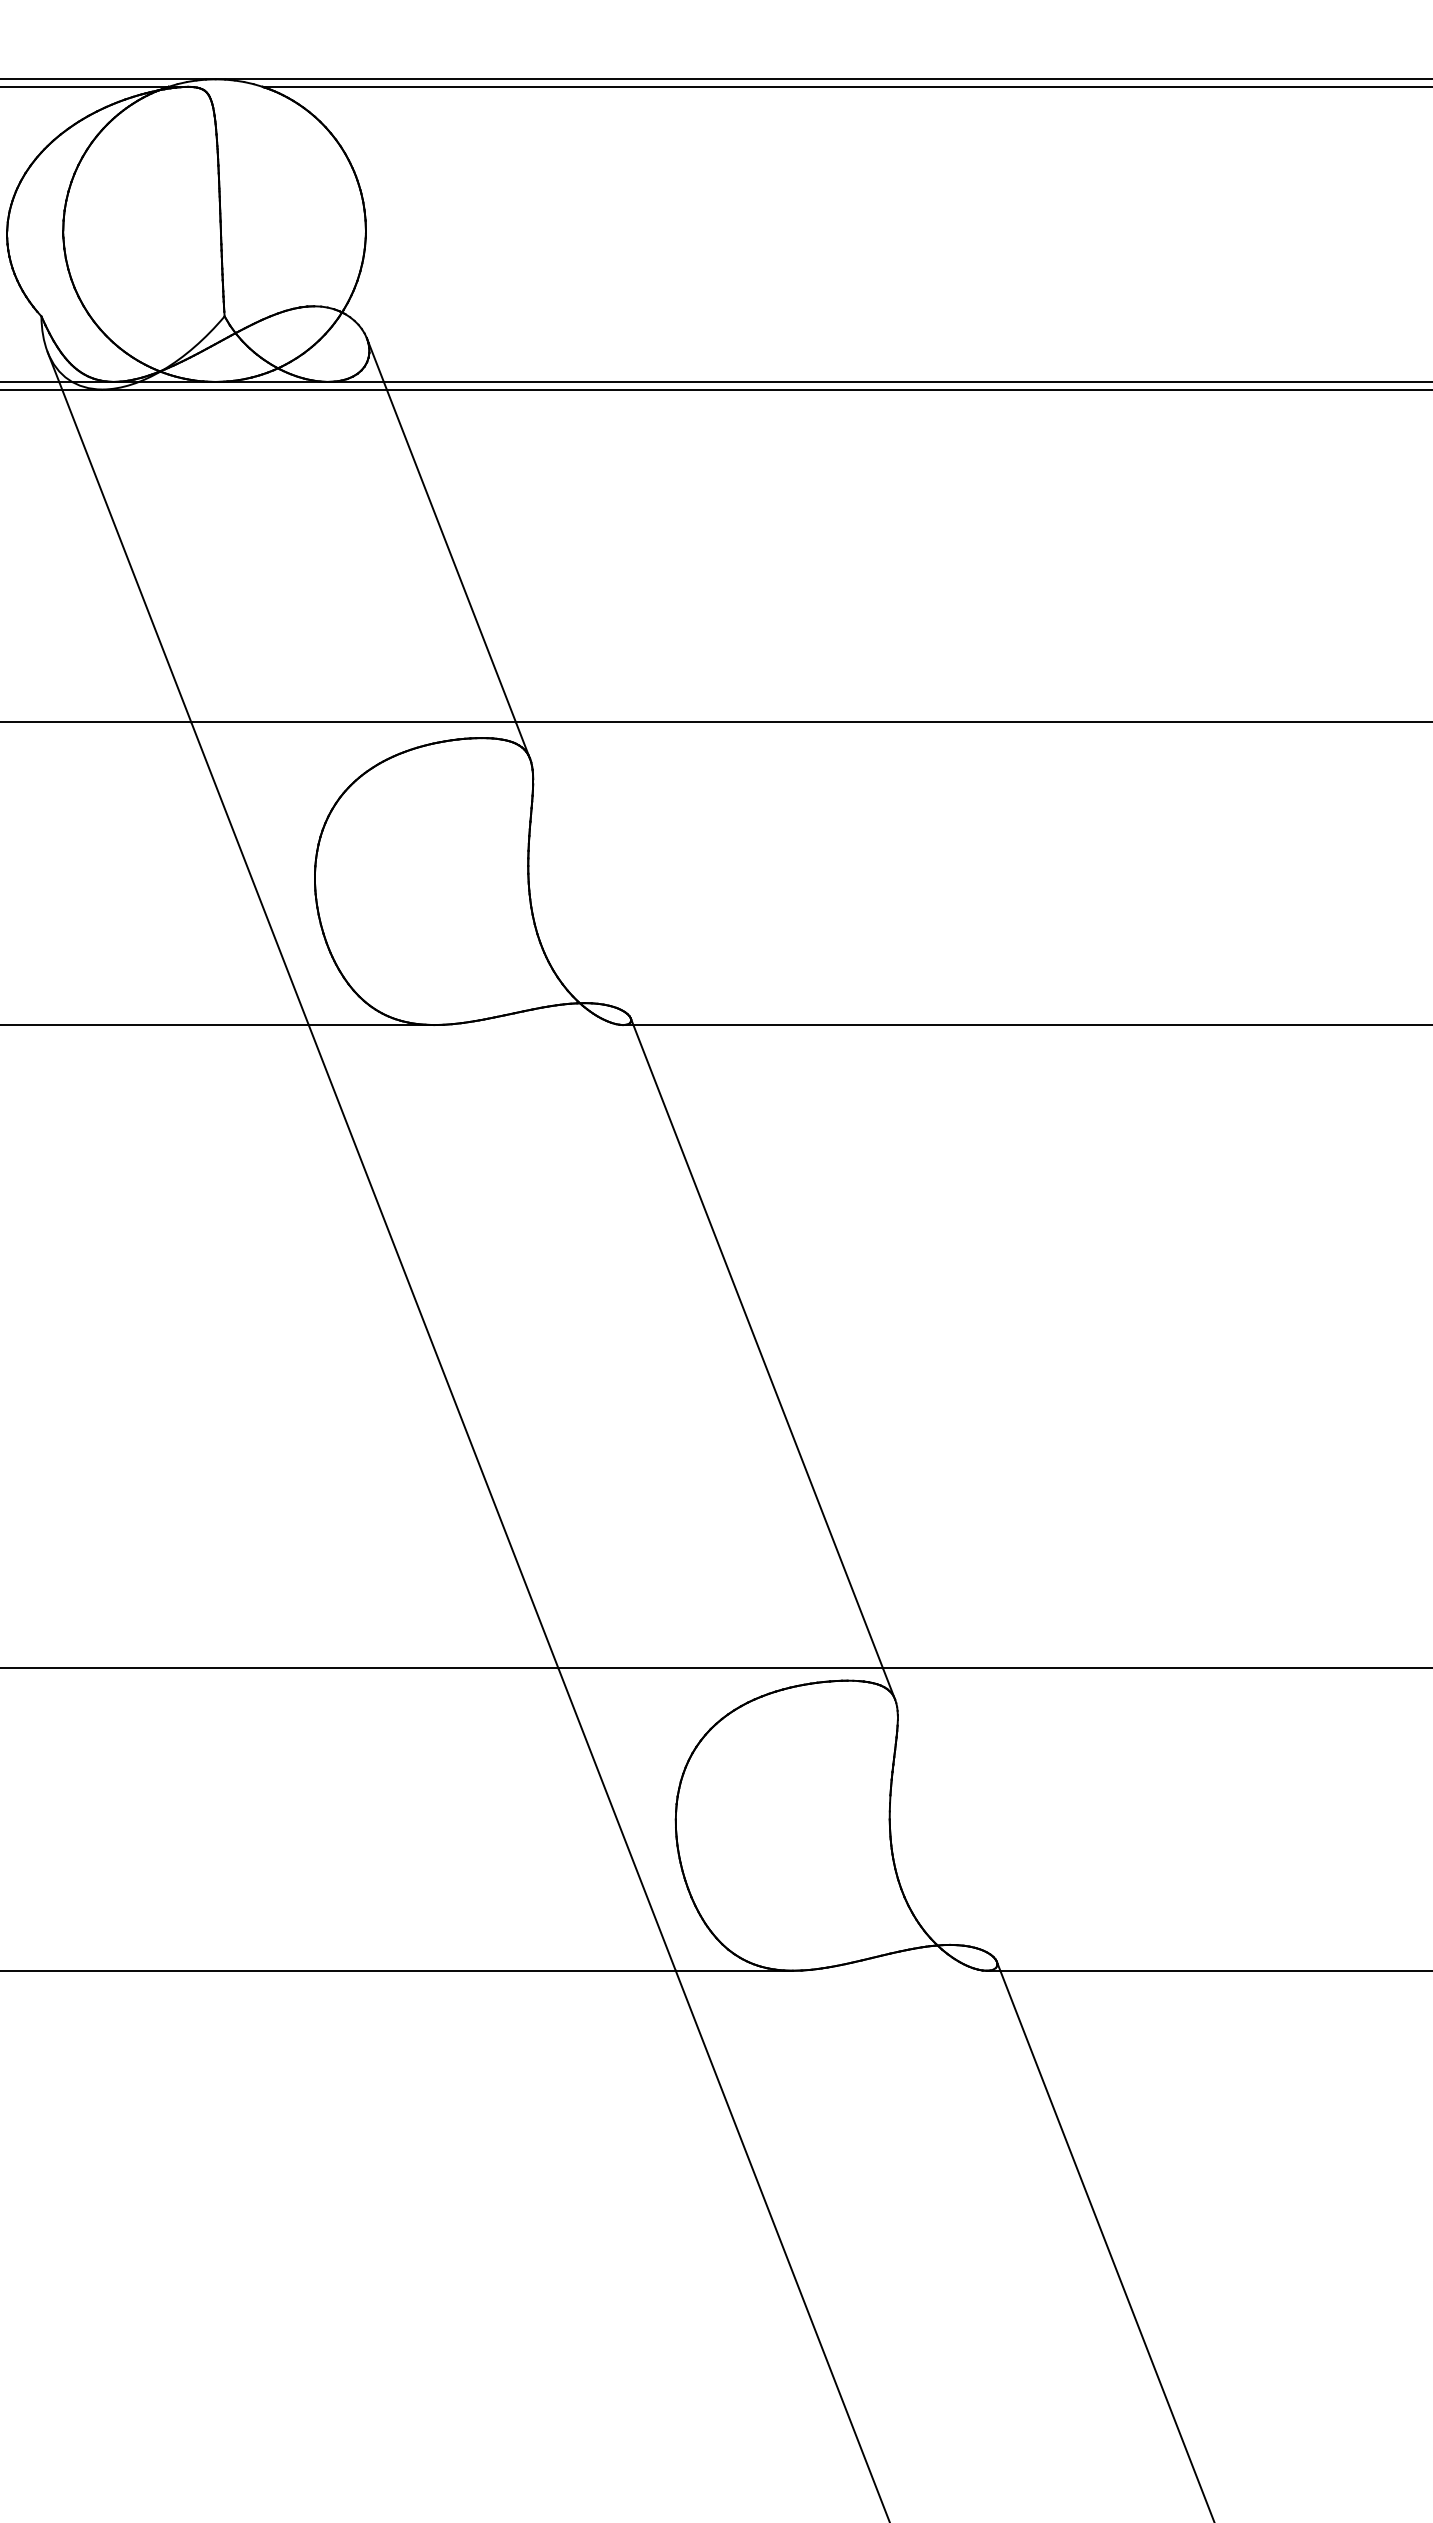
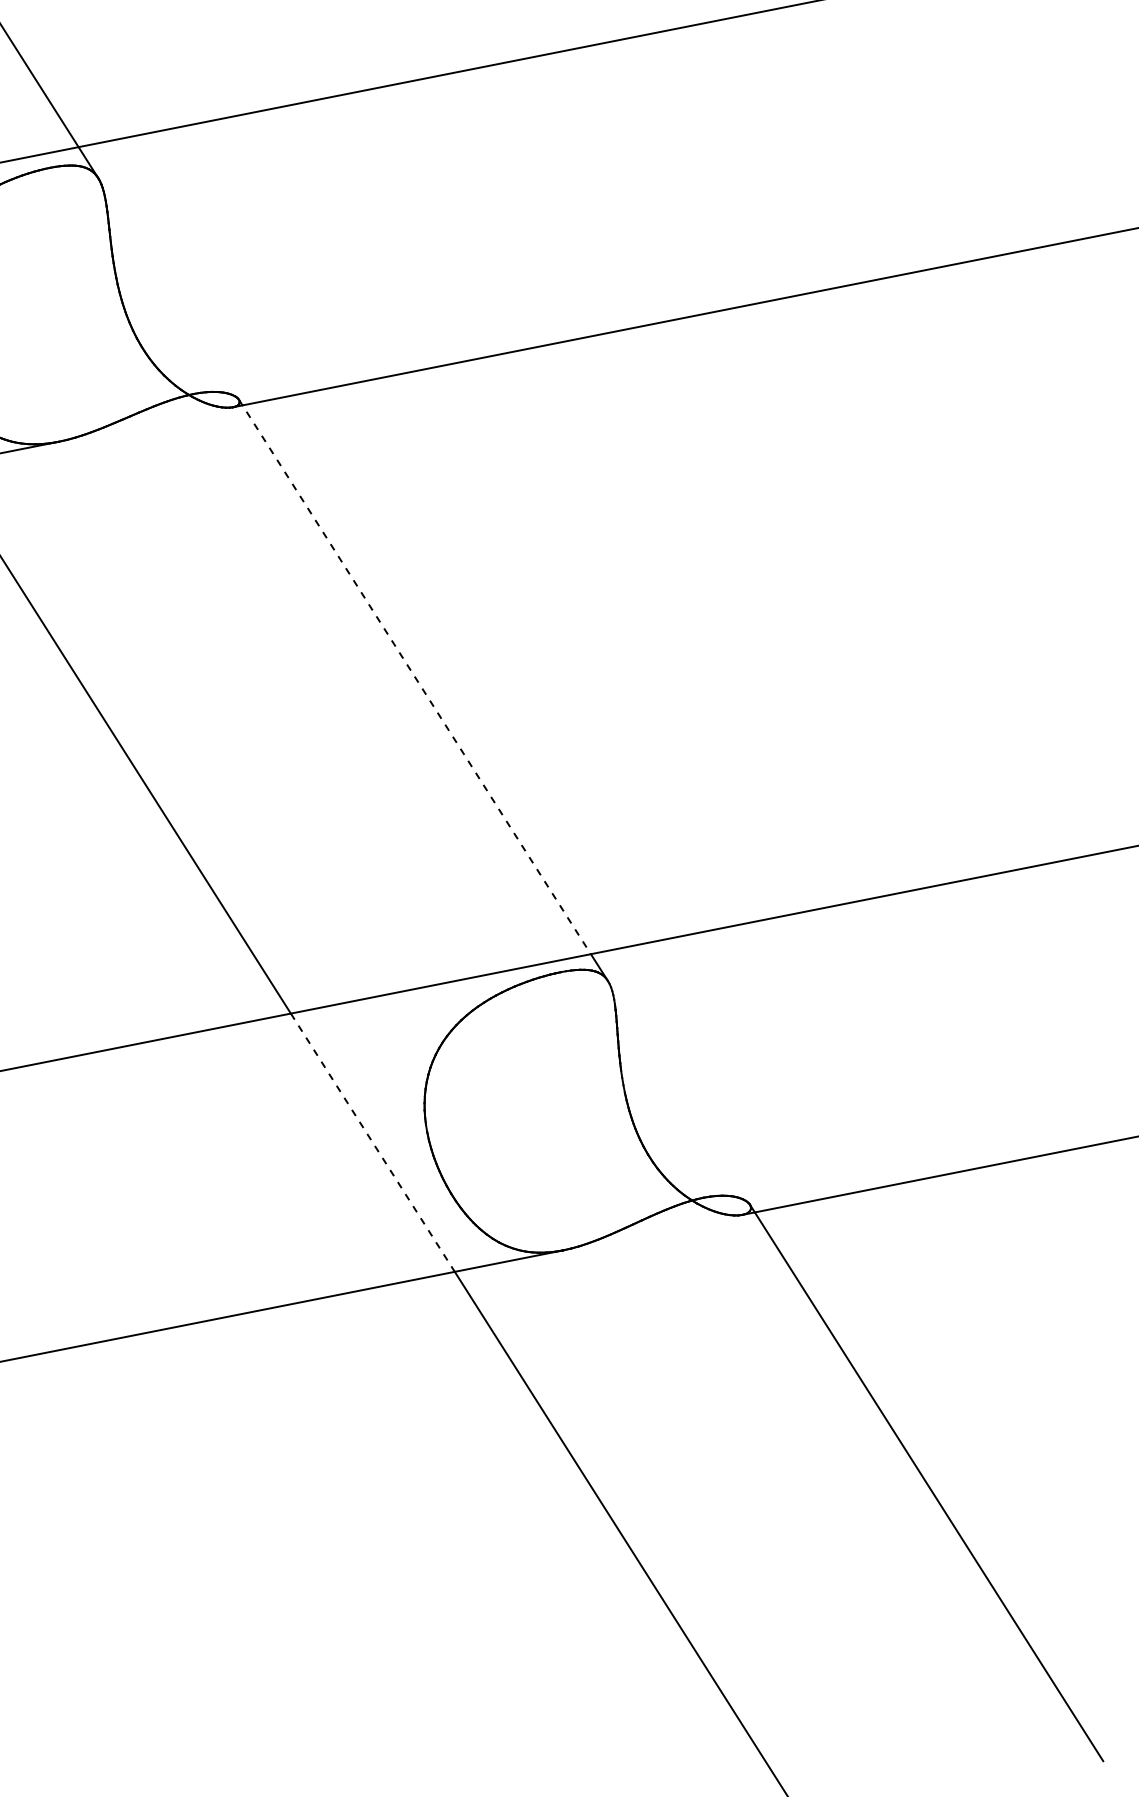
line: (757, 1343) -> (415, 677), solid -> dashed
line: (617, 1819) -> (373, 1142), solid -> dashed

